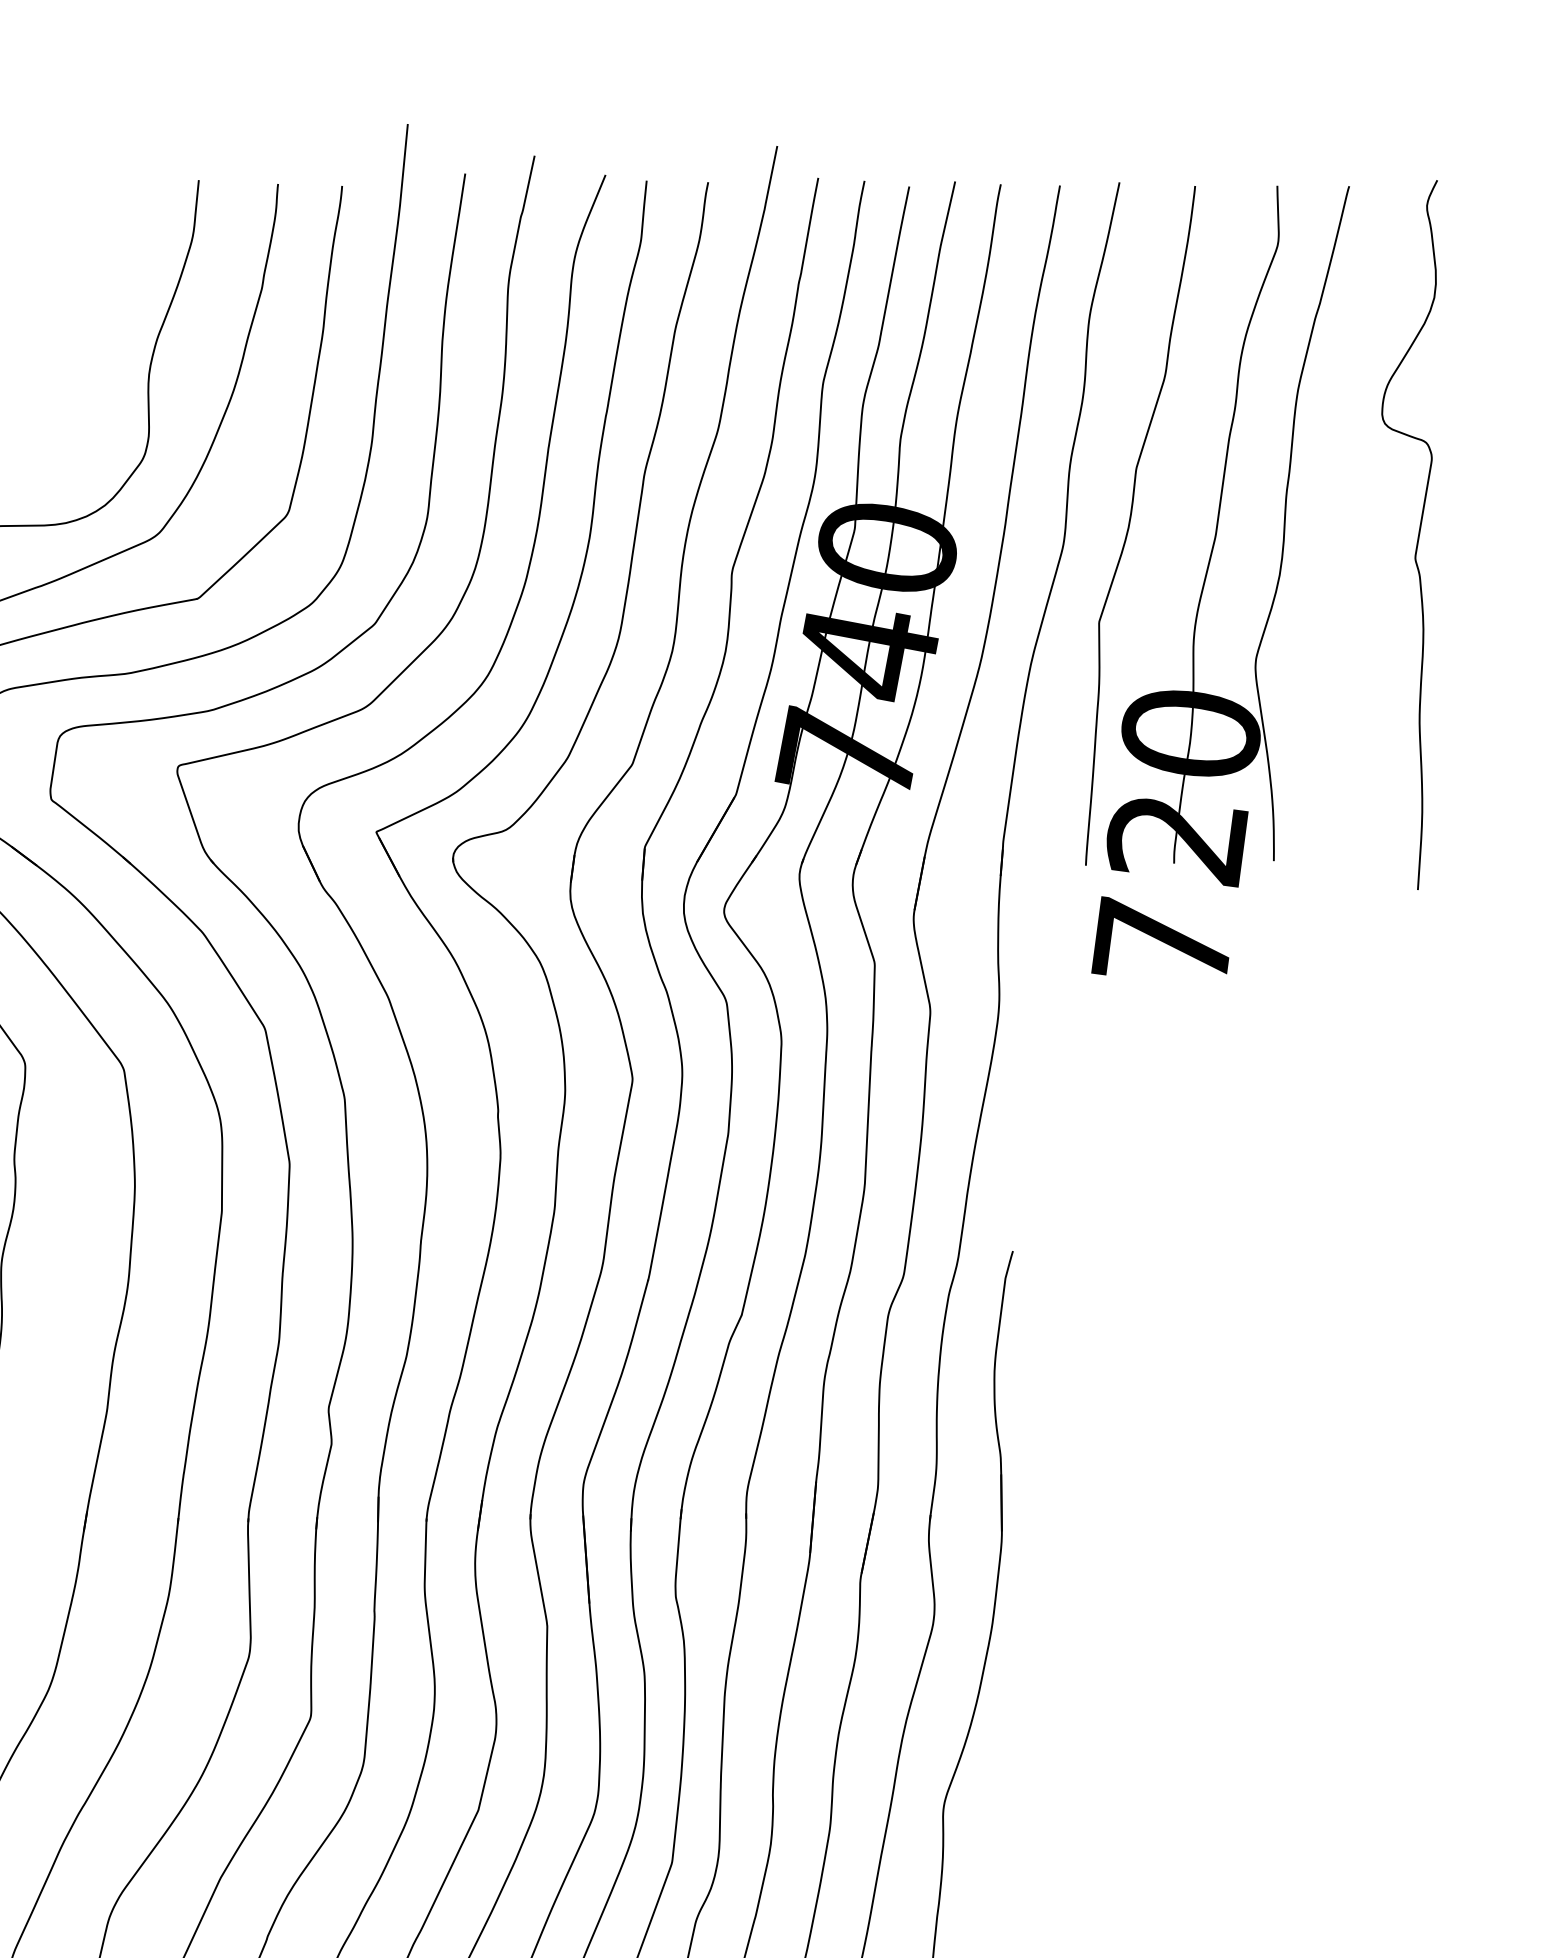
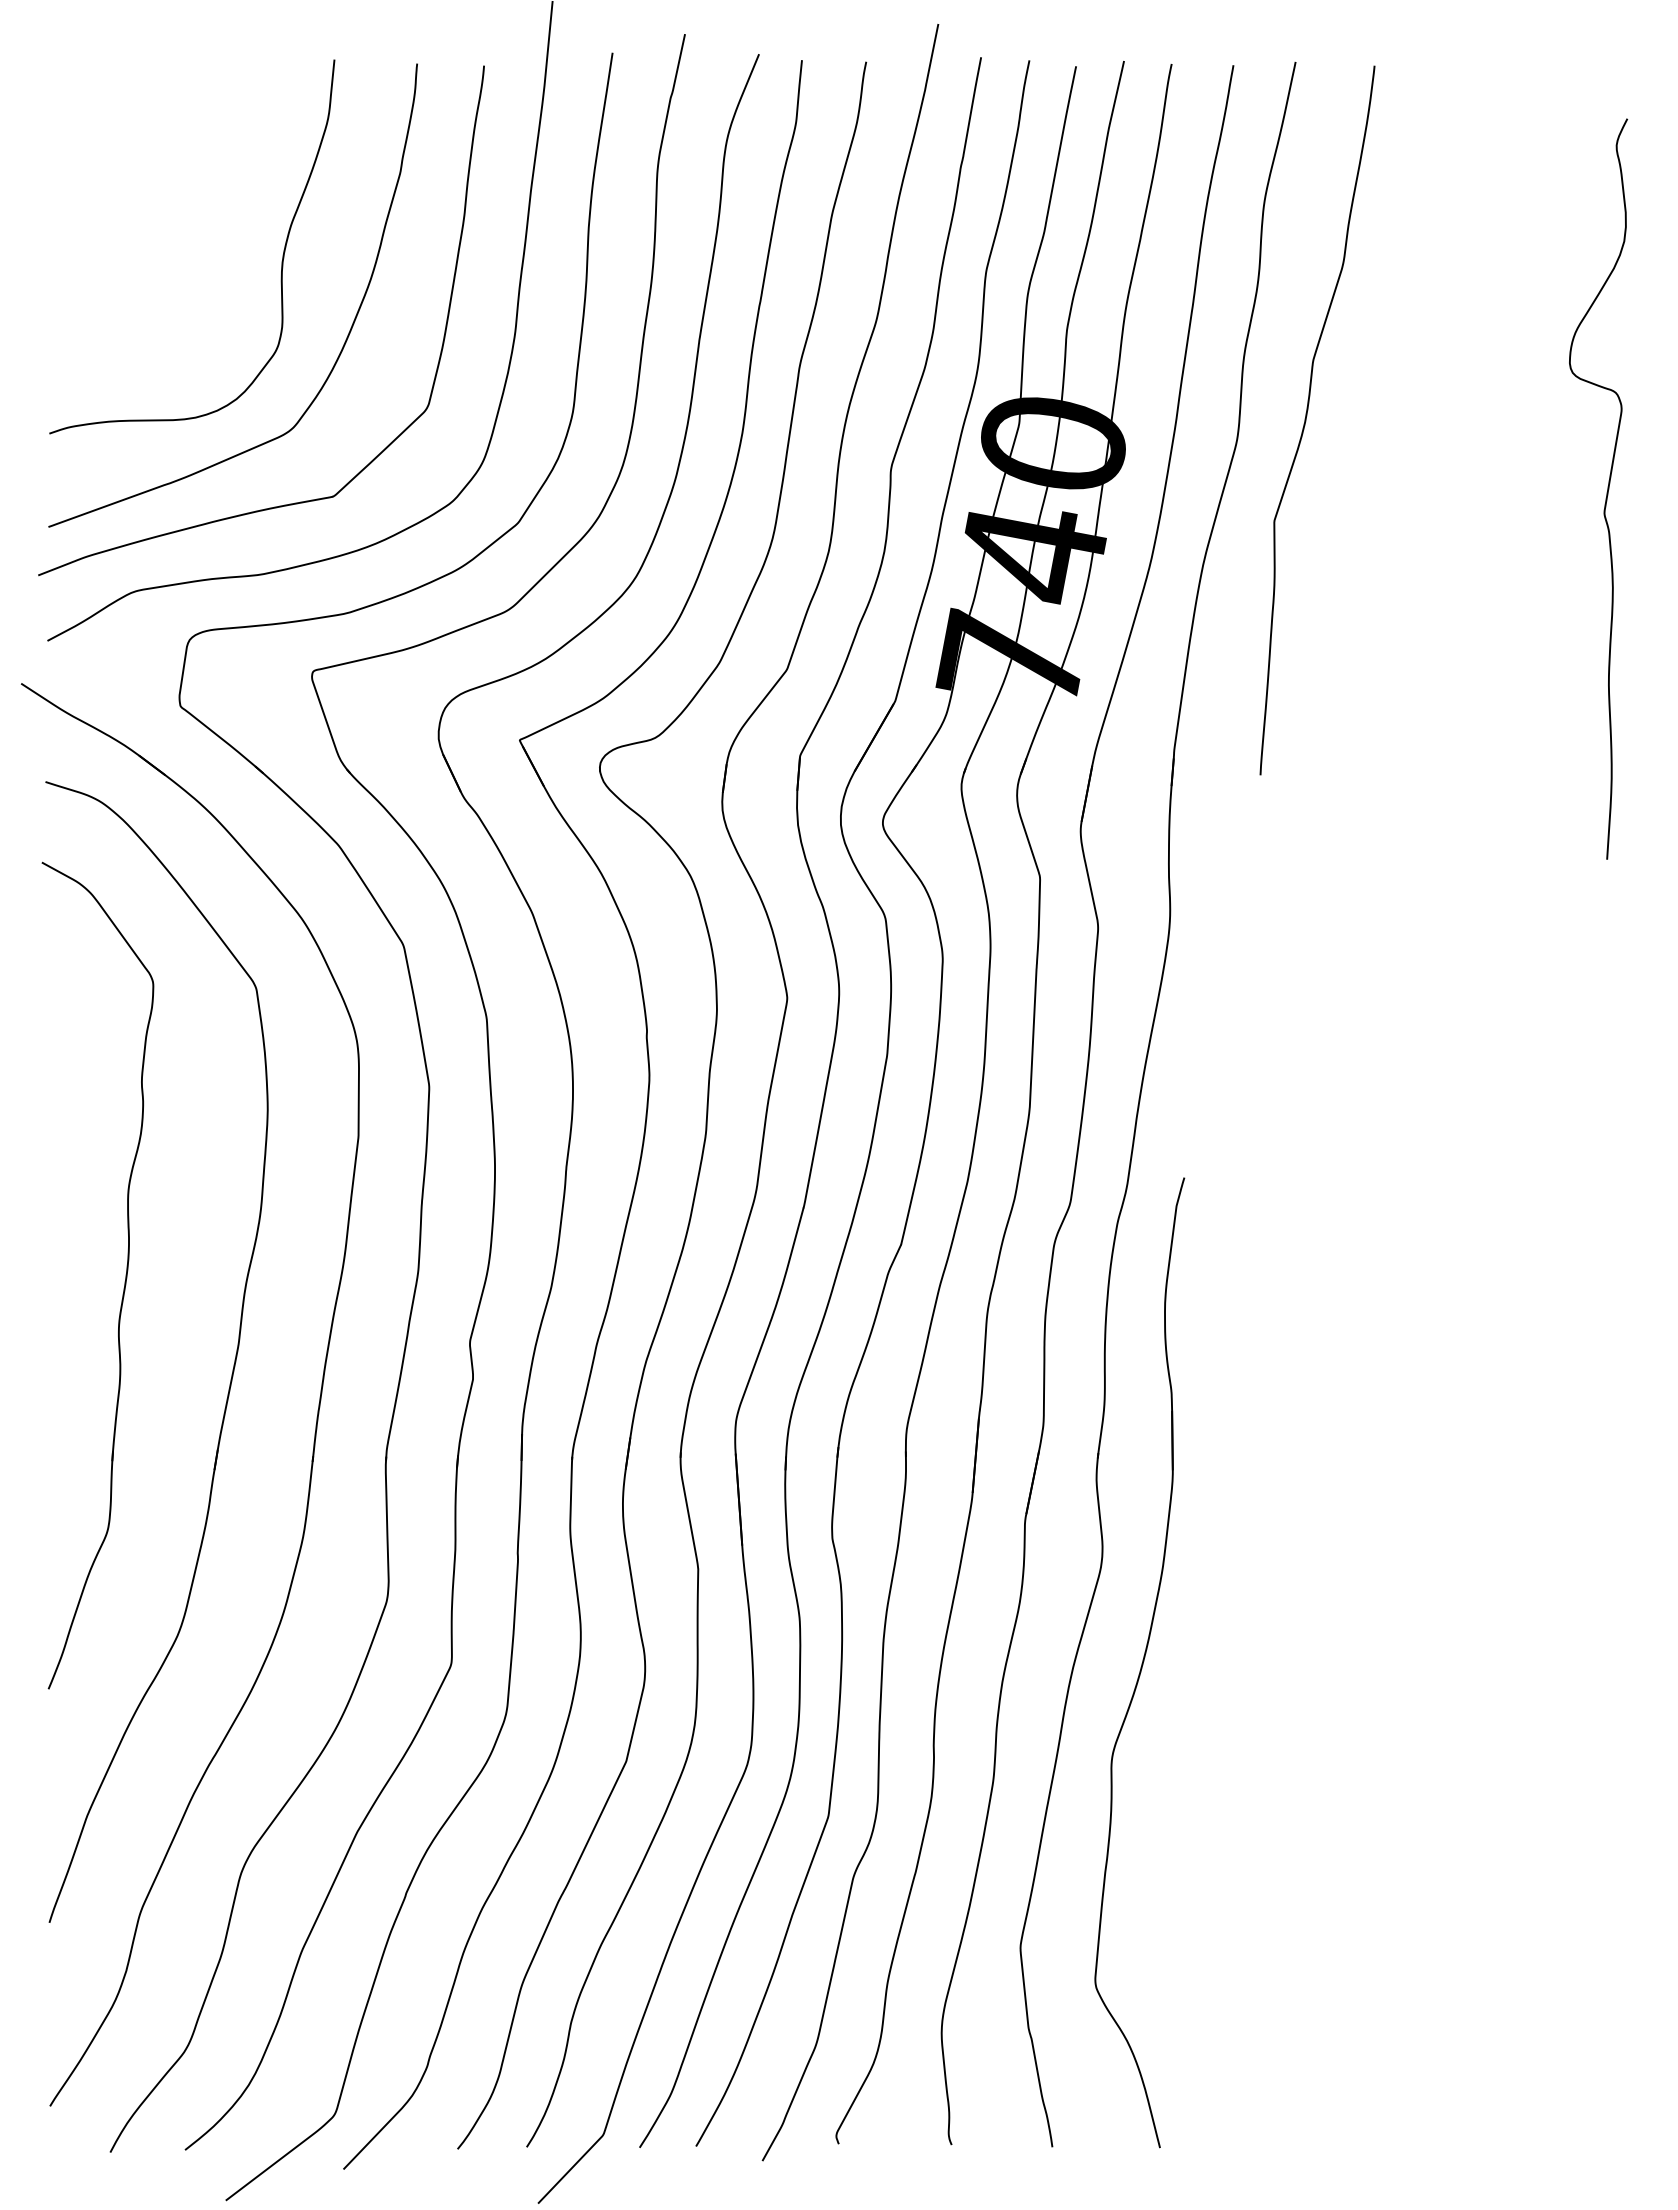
curve: (1417, 538) -> (1606, 492), moved
part: (1206, 578) -> (1386, 475), removed

